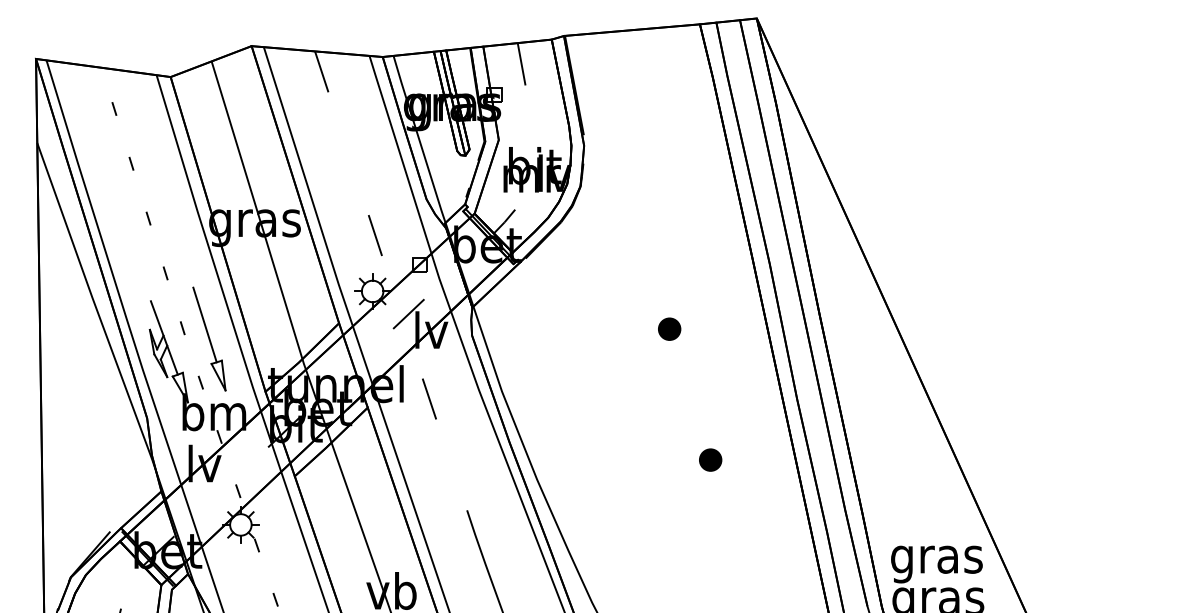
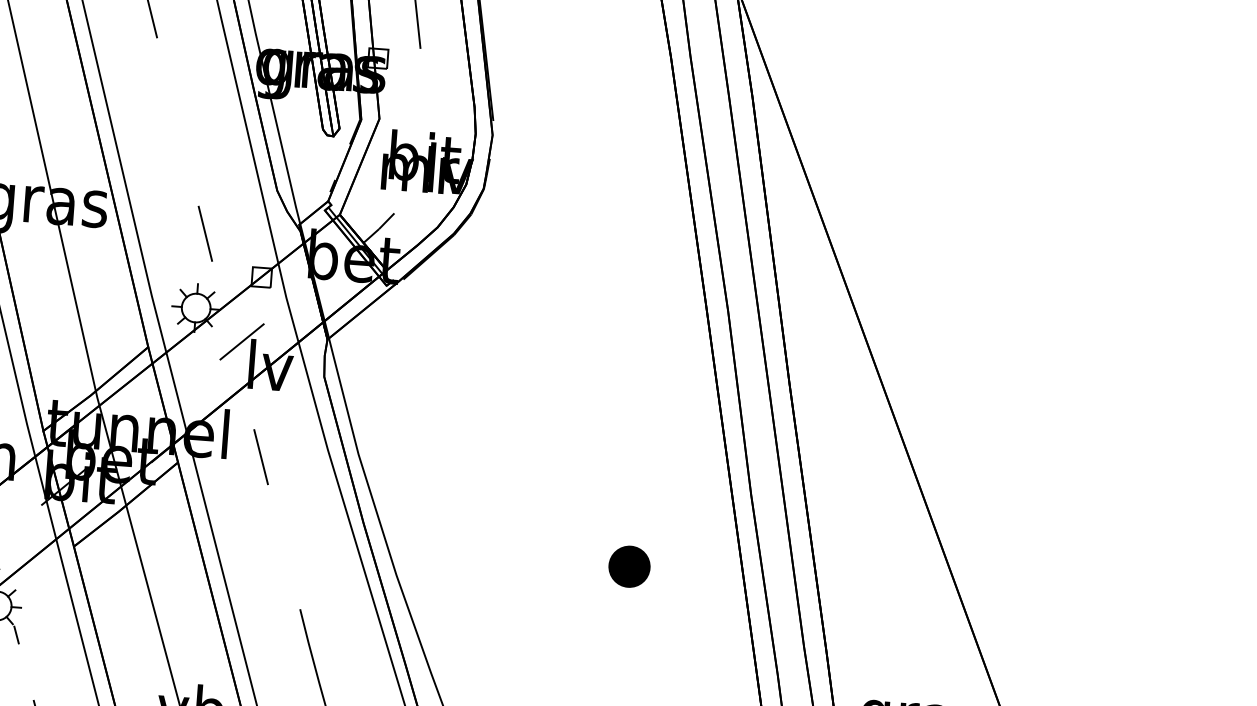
part: (669, 328) -> (588, 387), removed
part: (710, 459) -> (629, 565), size x1.4

